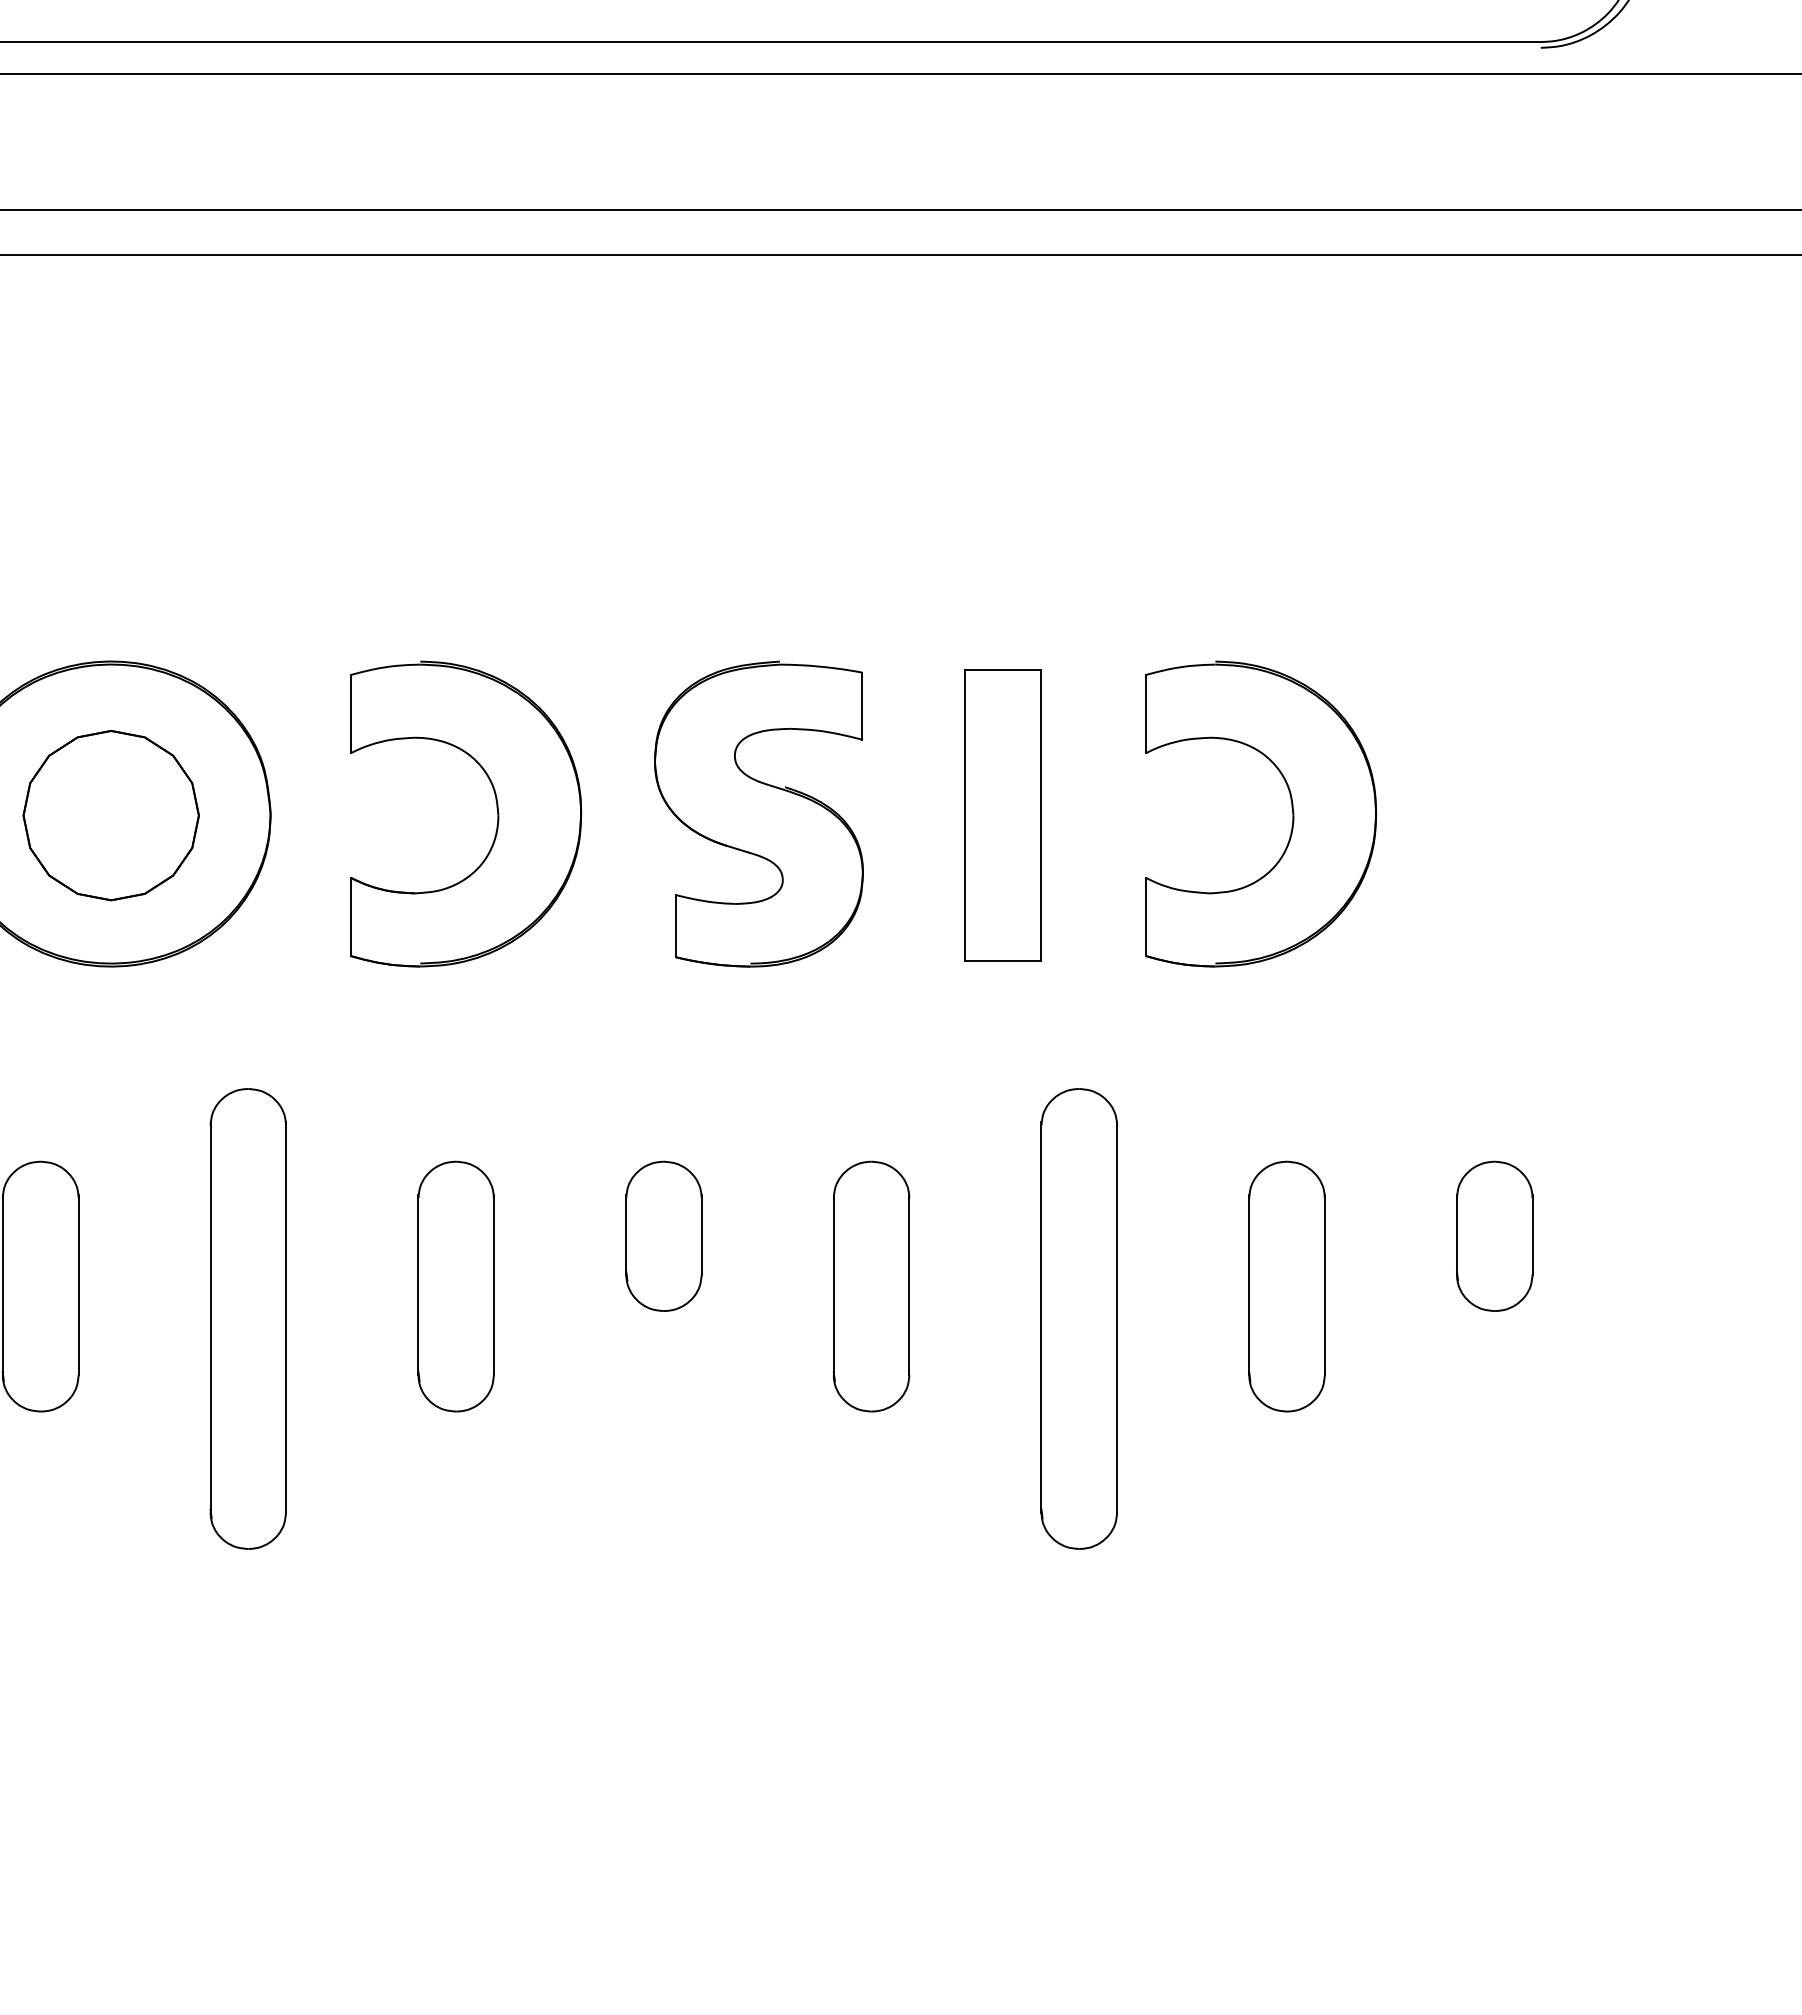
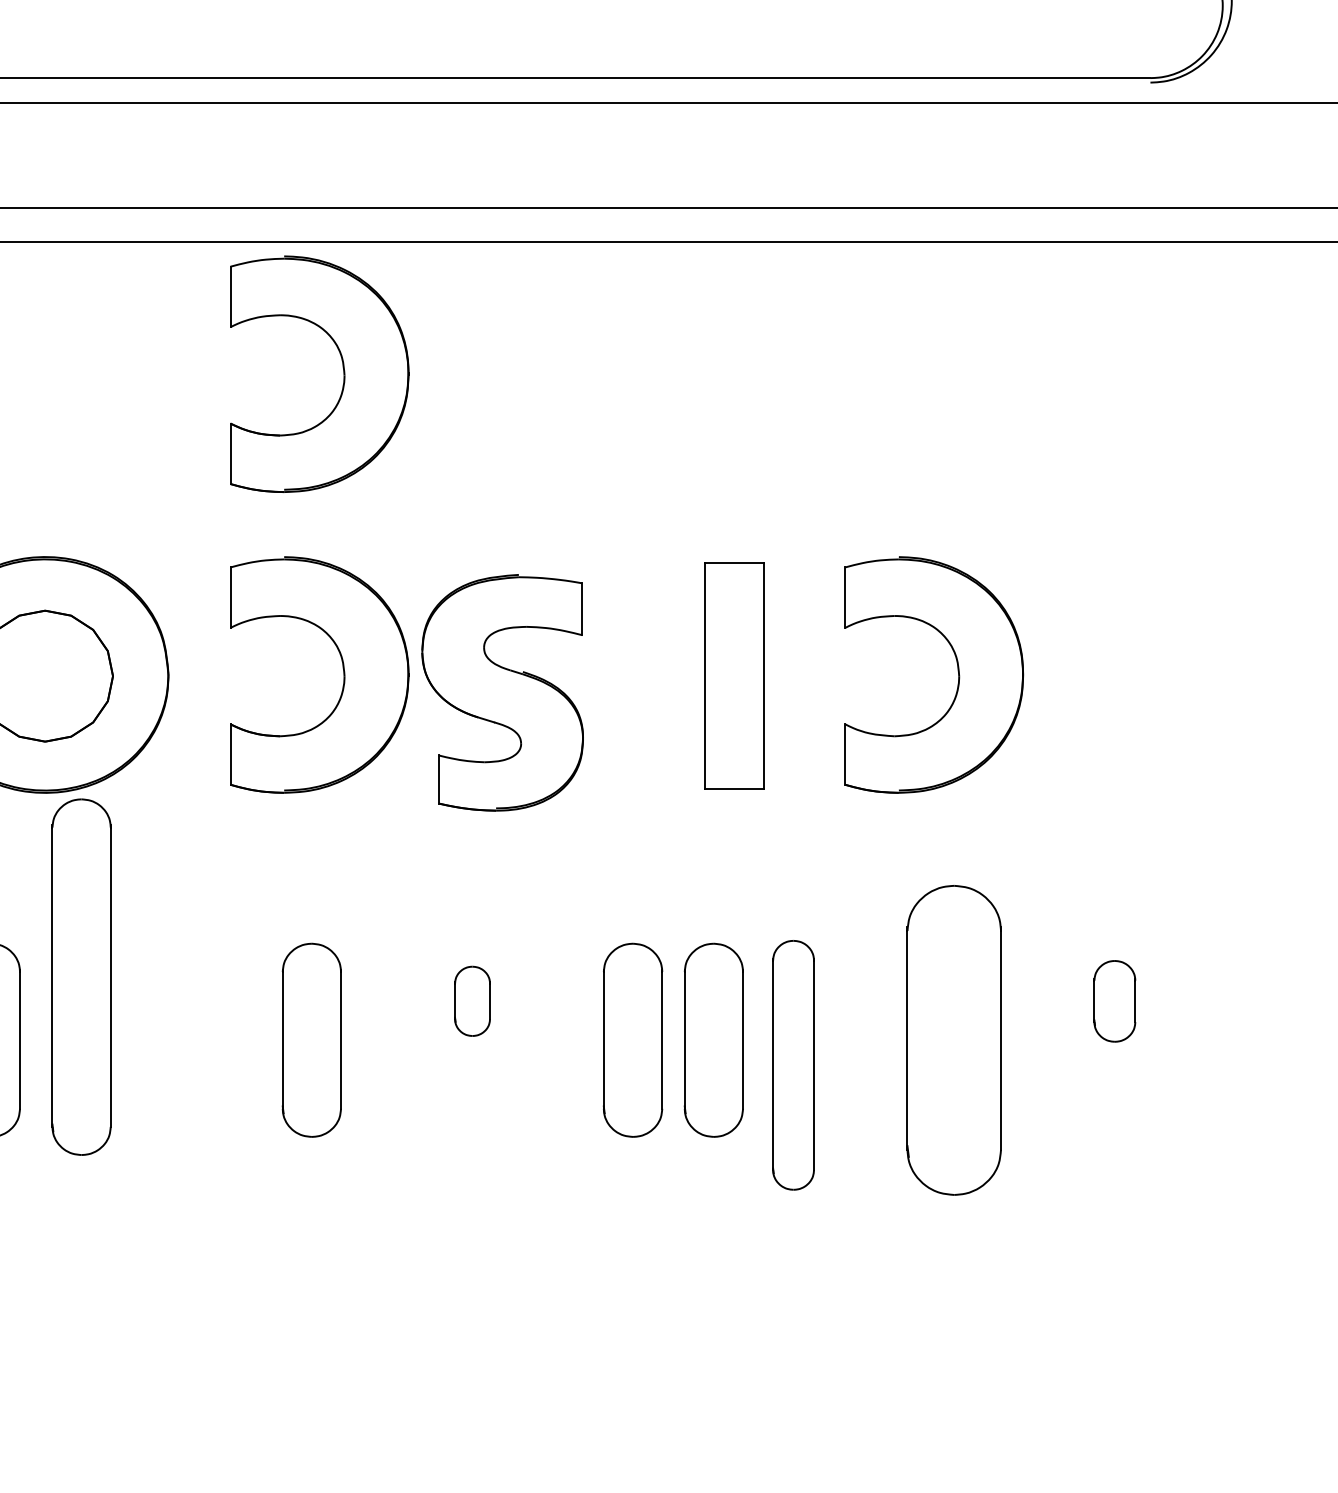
part: (496, 419) -> (343, 369), added
part: (758, 813) -> (502, 692), moved
part: (663, 1235) -> (472, 1000), size x0.6
part: (1494, 1235) -> (1114, 1000), size x0.7
part: (975, 1286) -> (713, 1040), added
part: (1286, 1286) -> (953, 1040), size x1.6
part: (247, 1318) -> (81, 976), moved
part: (1078, 1318) -> (793, 1064), size x0.7

